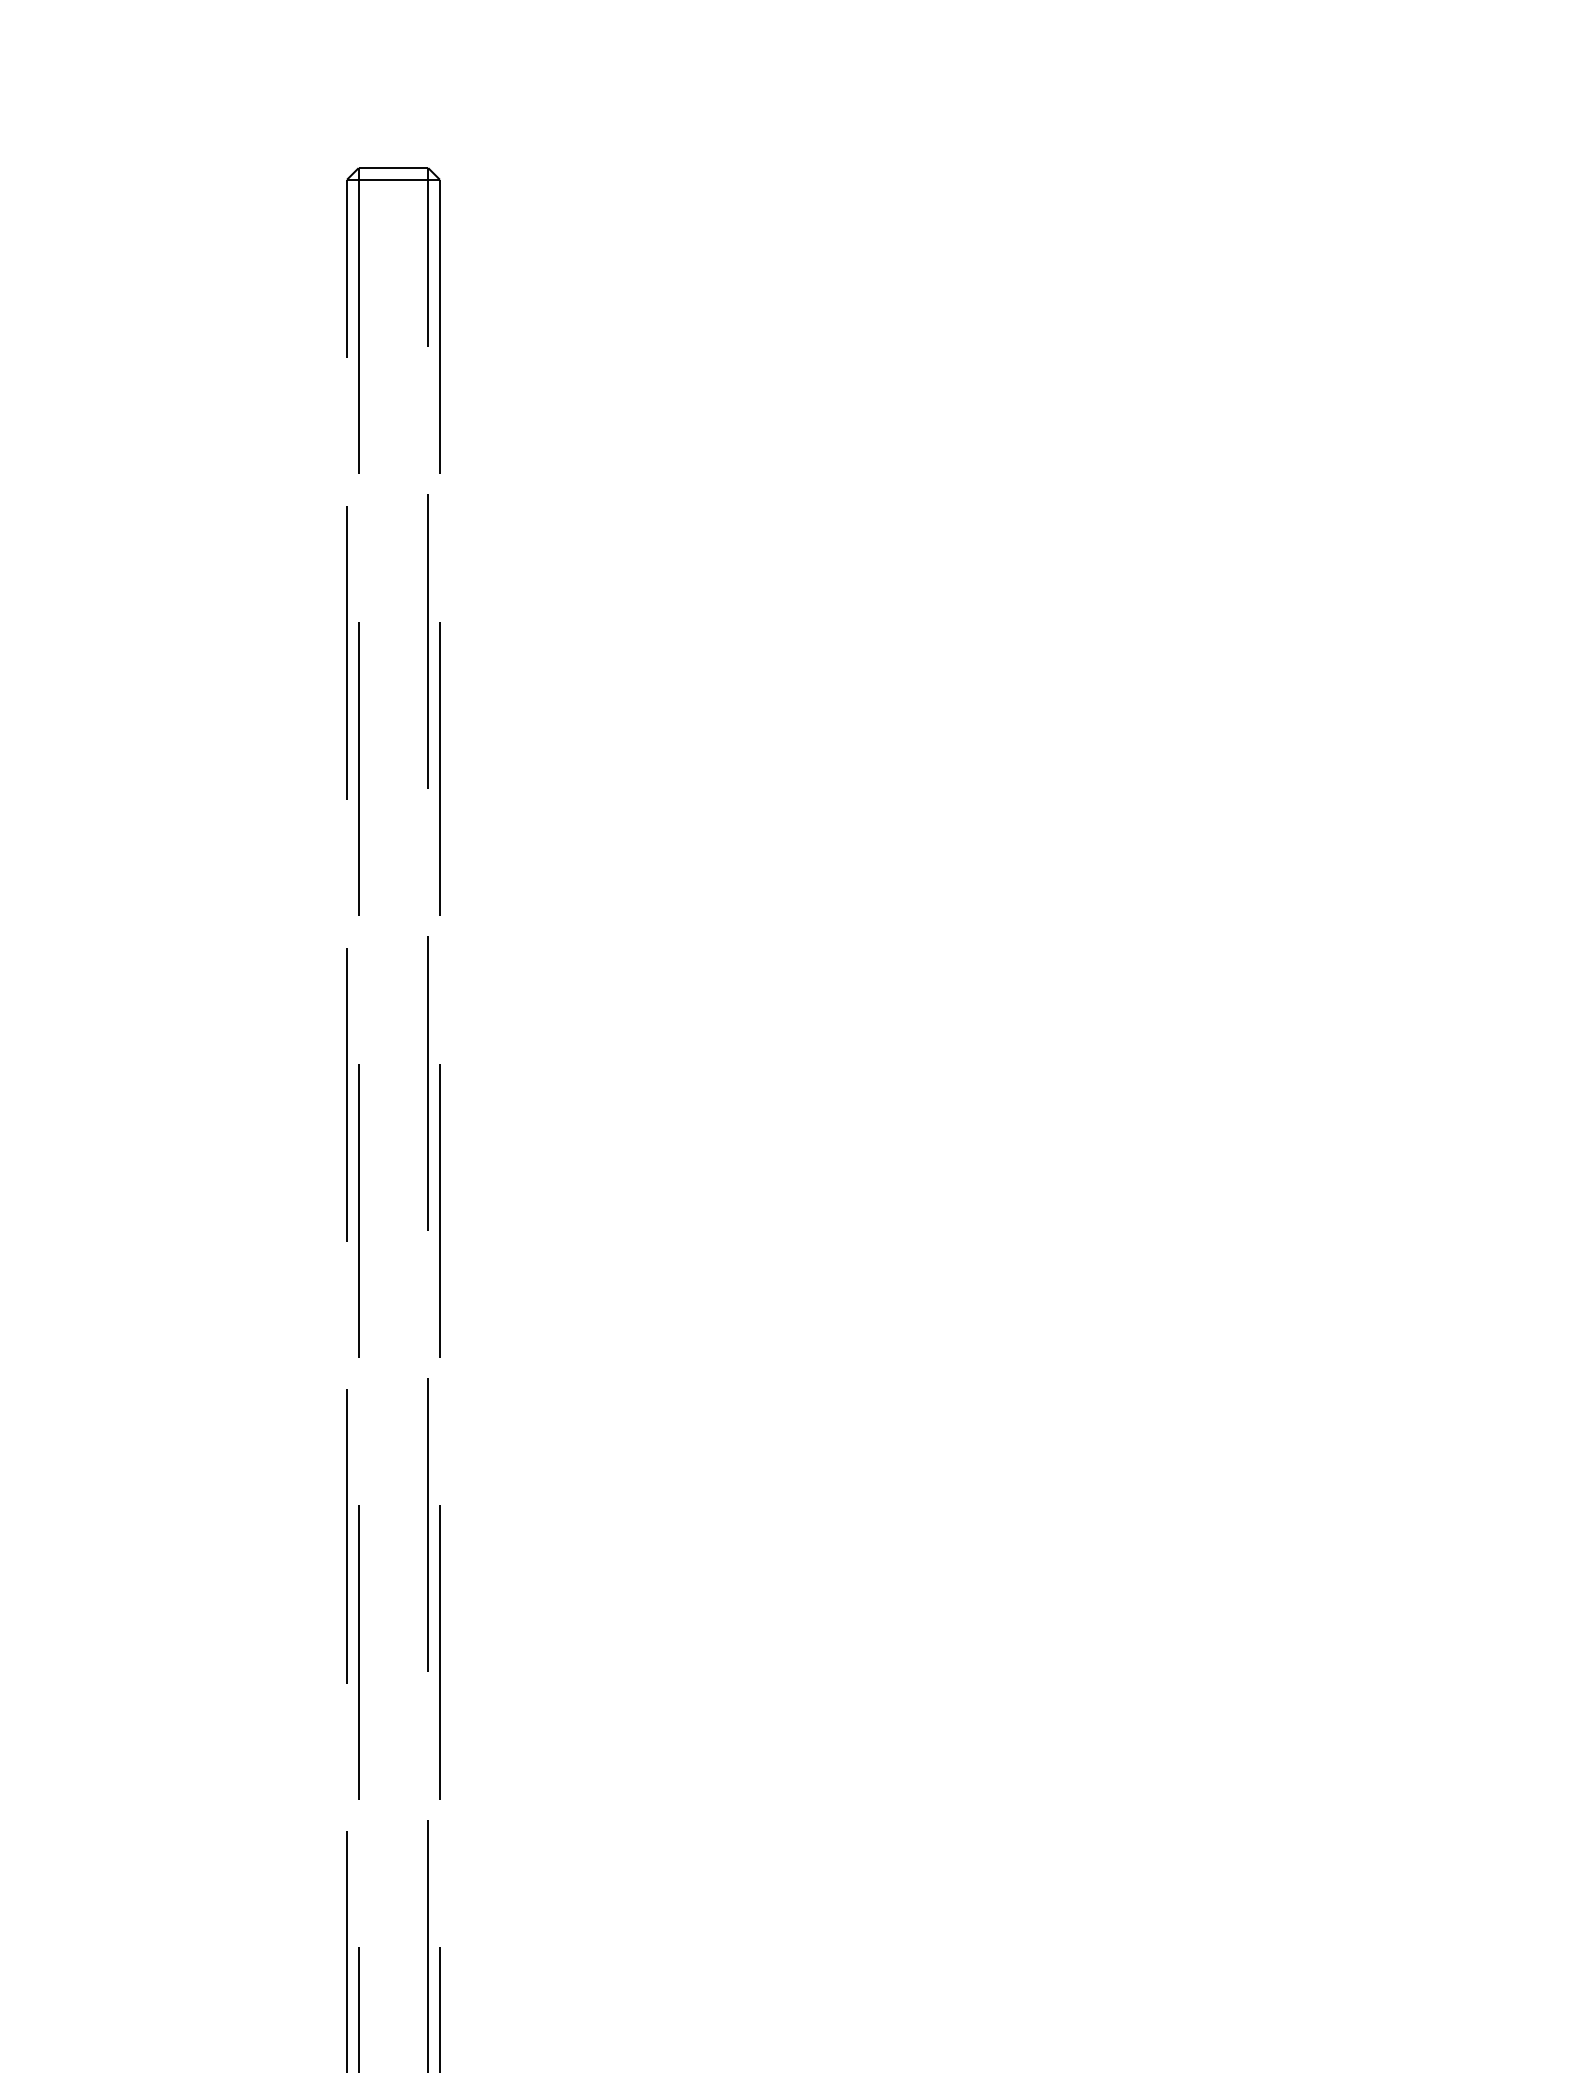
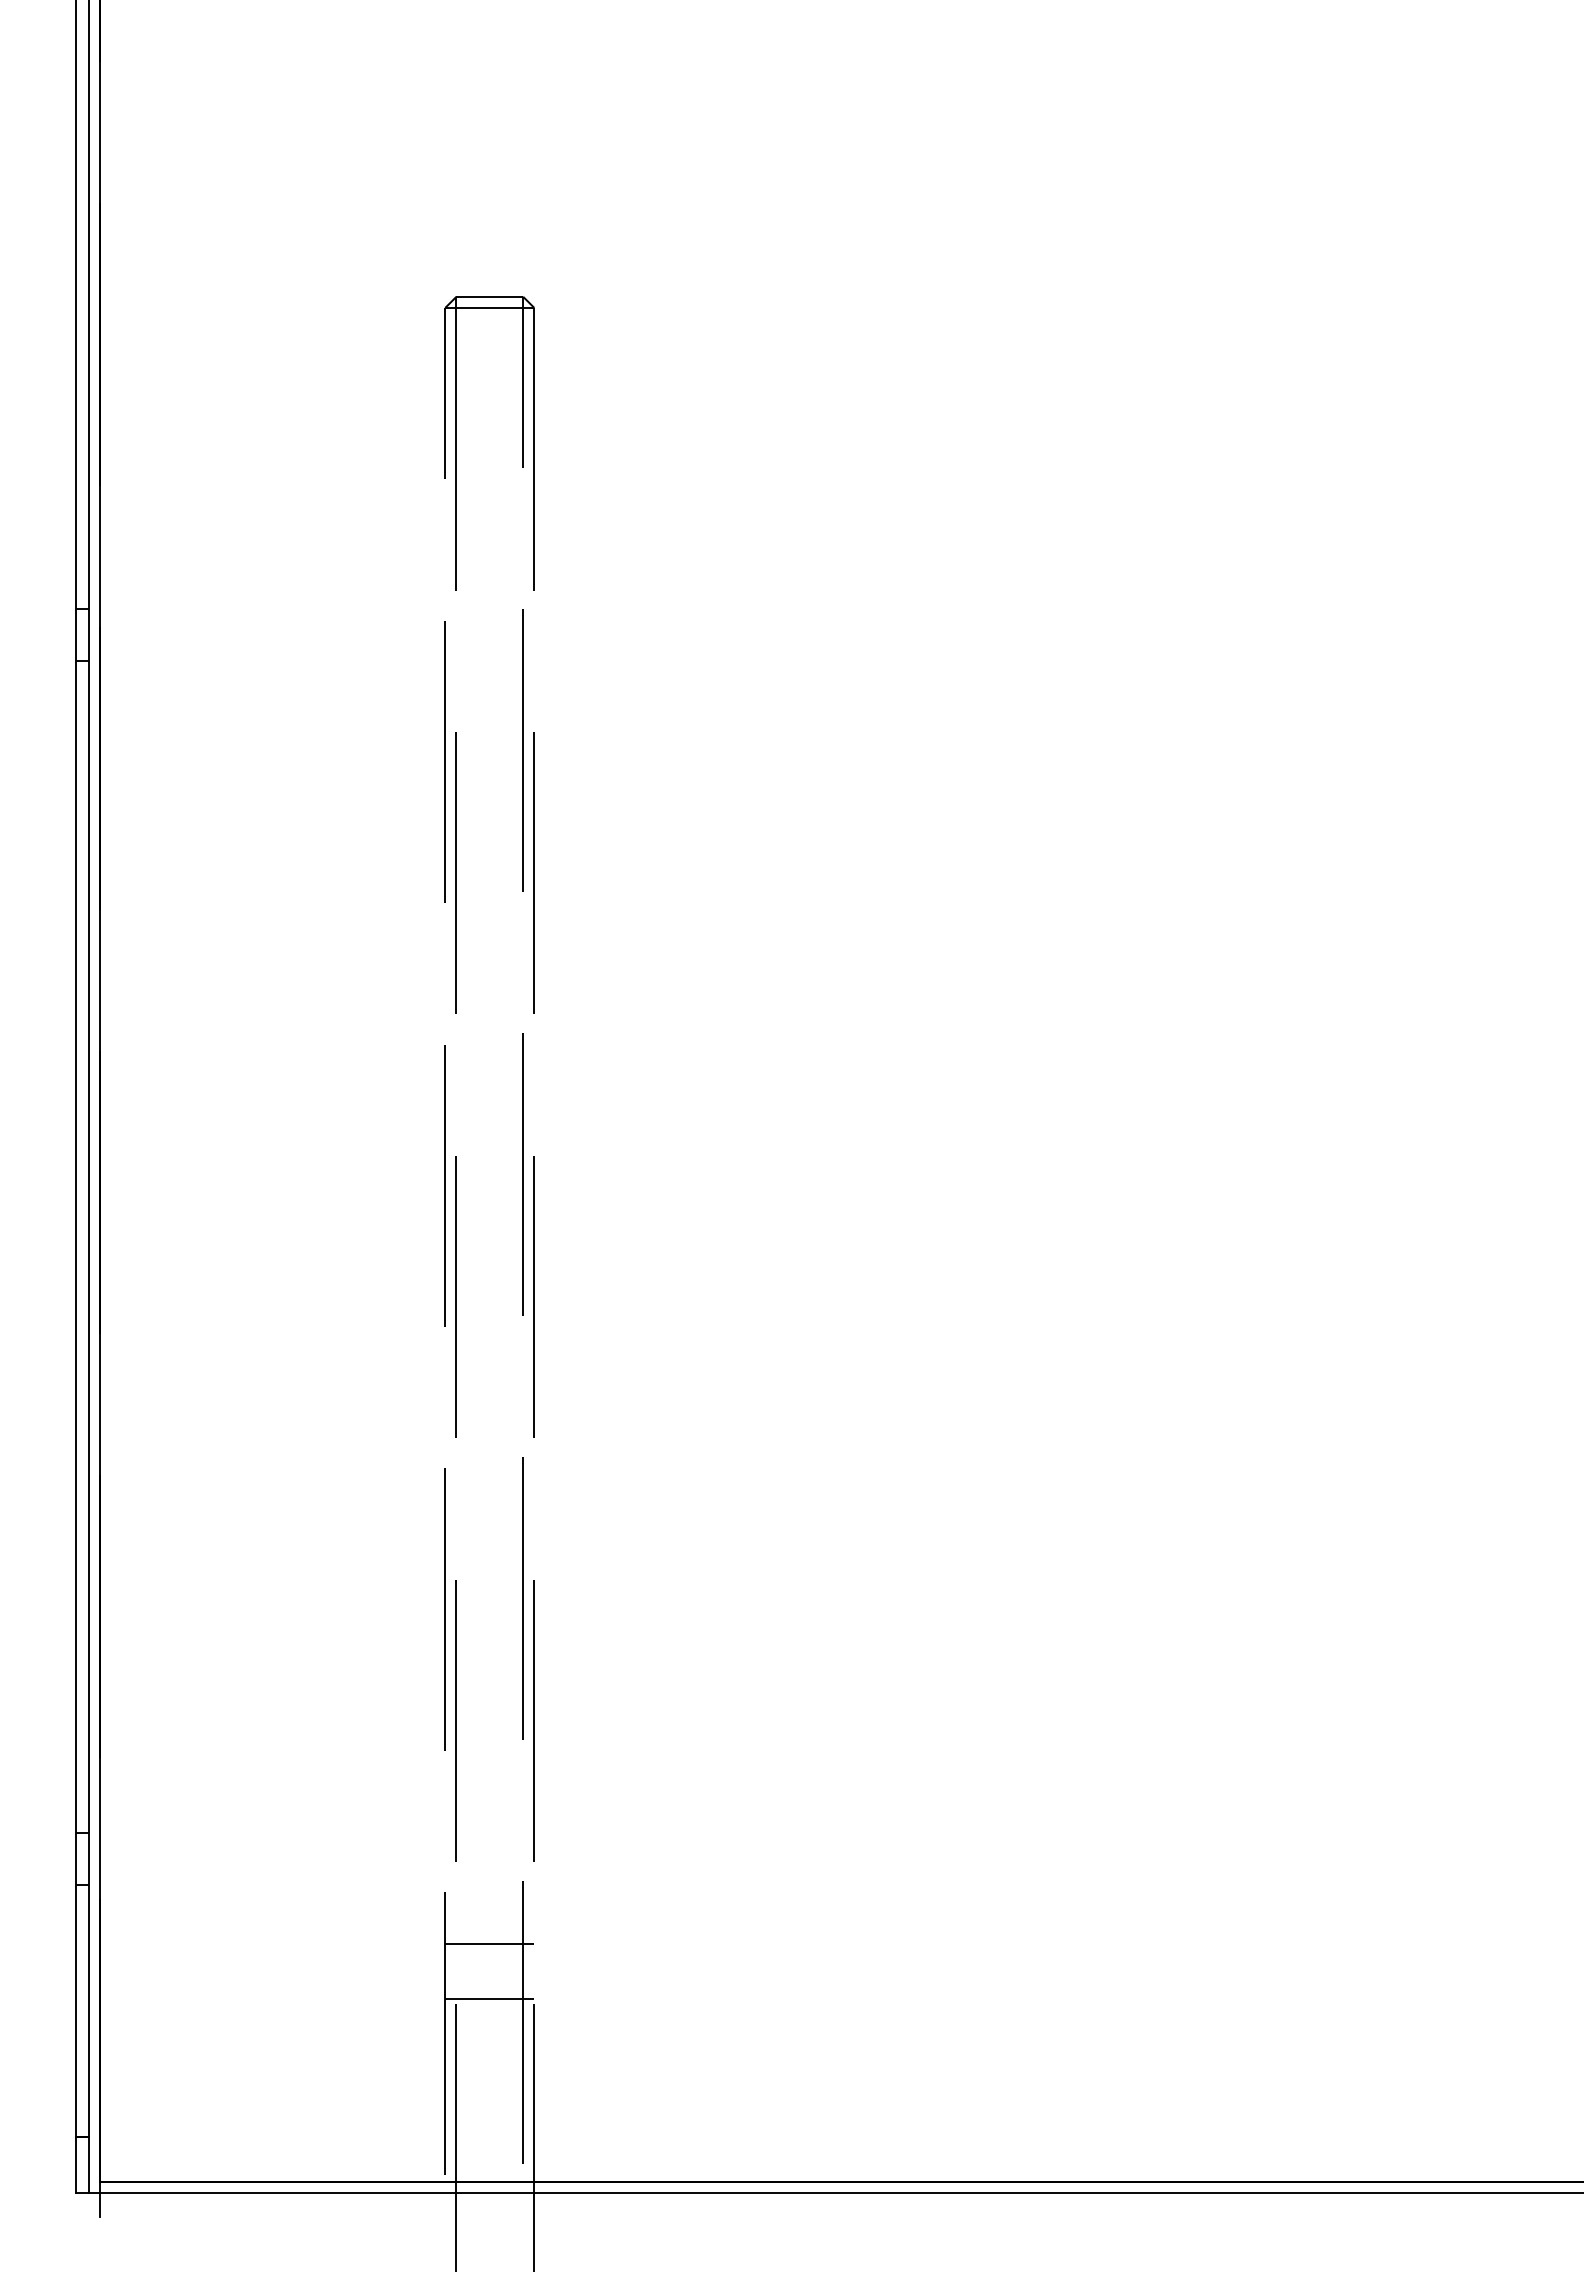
line: (393, 1884) -> (489, 1943), added
line: (393, 1943) -> (489, 1999), added

